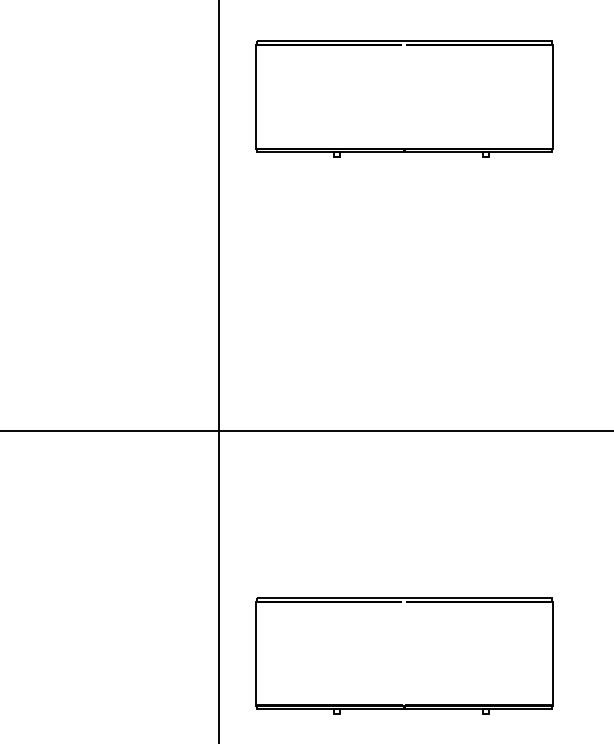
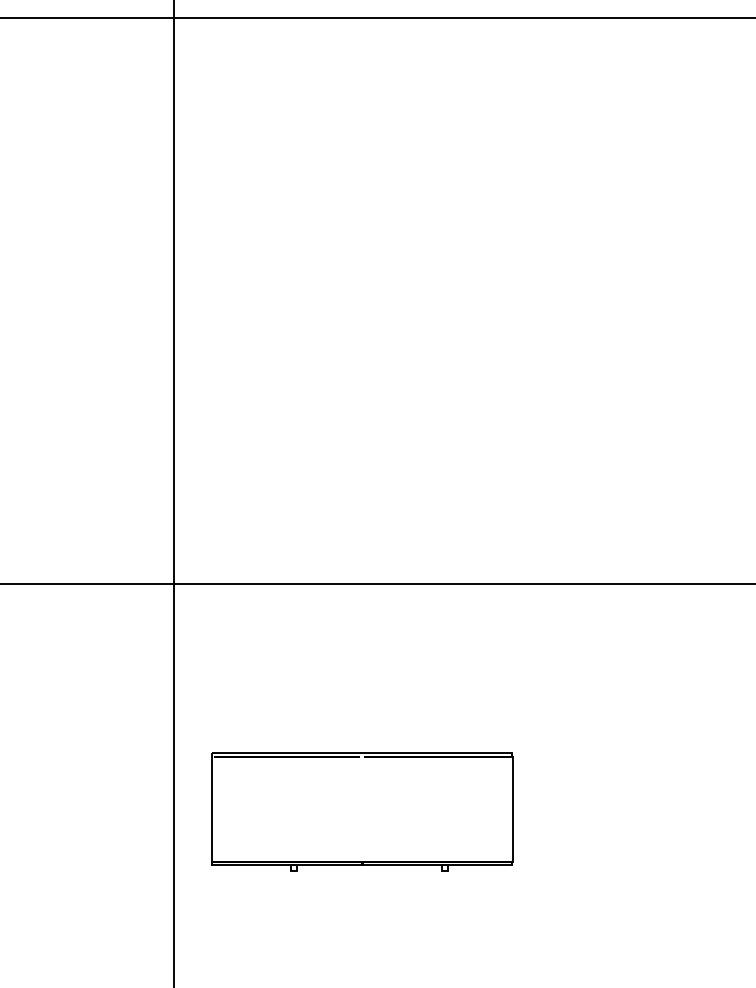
part: (404, 99) -> (362, 246), removed

